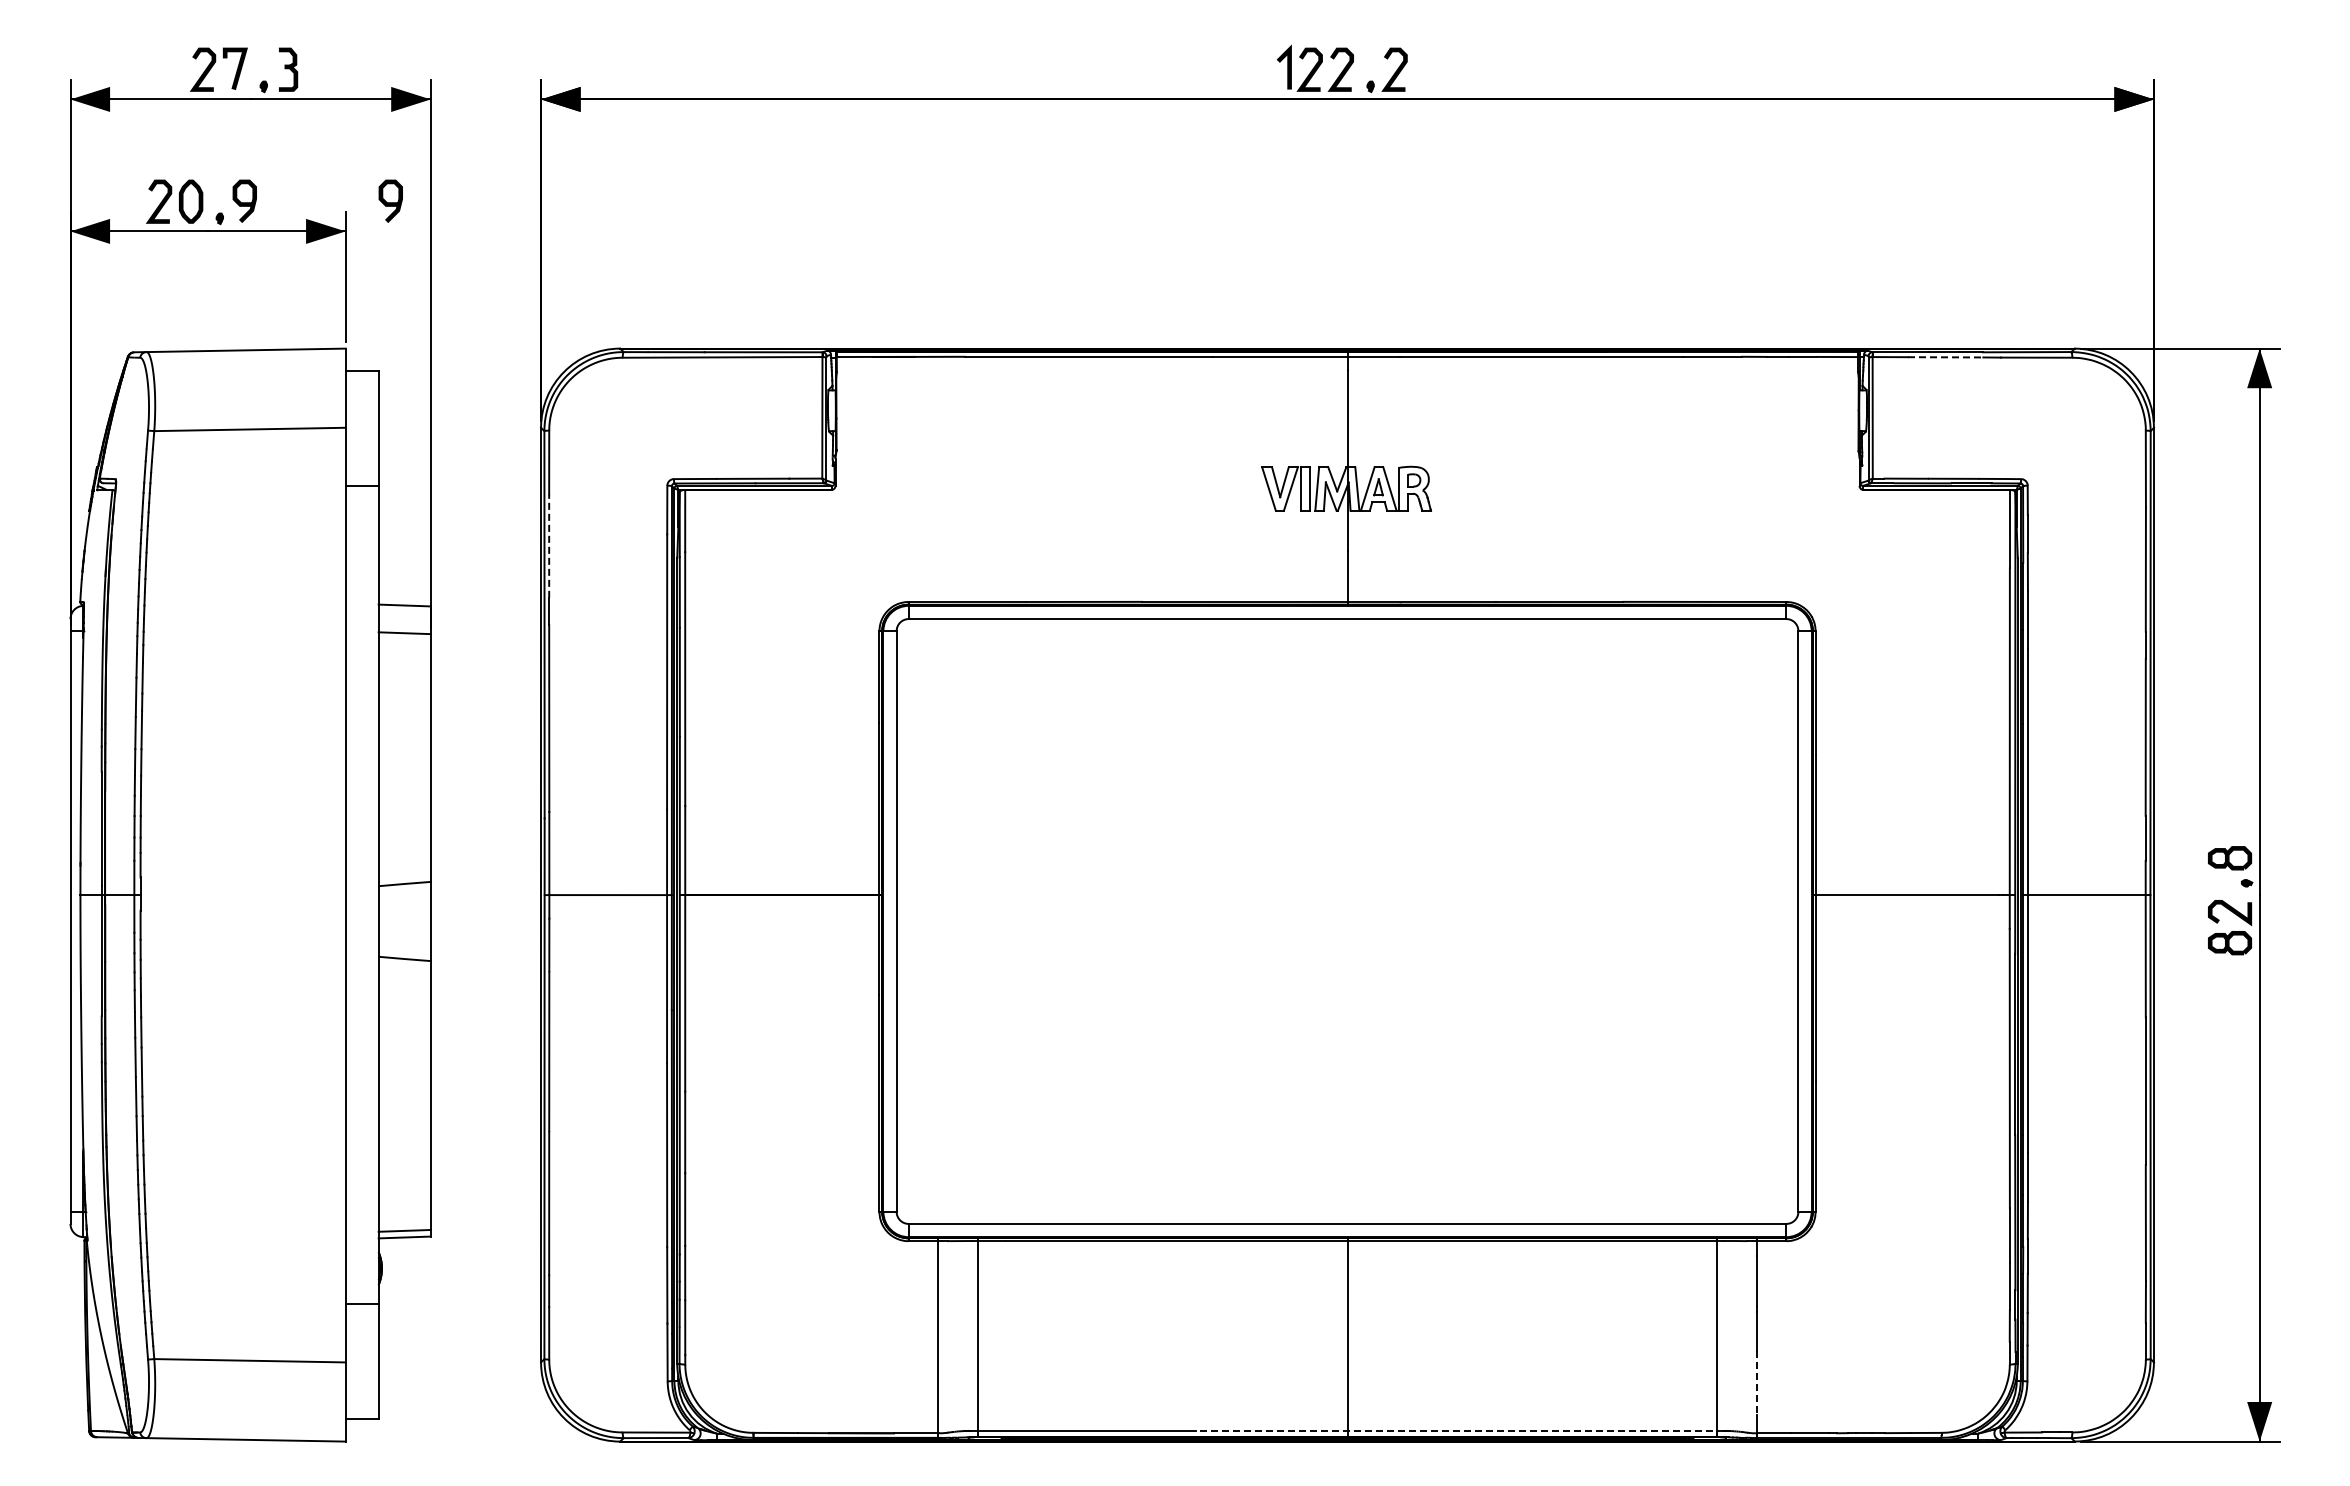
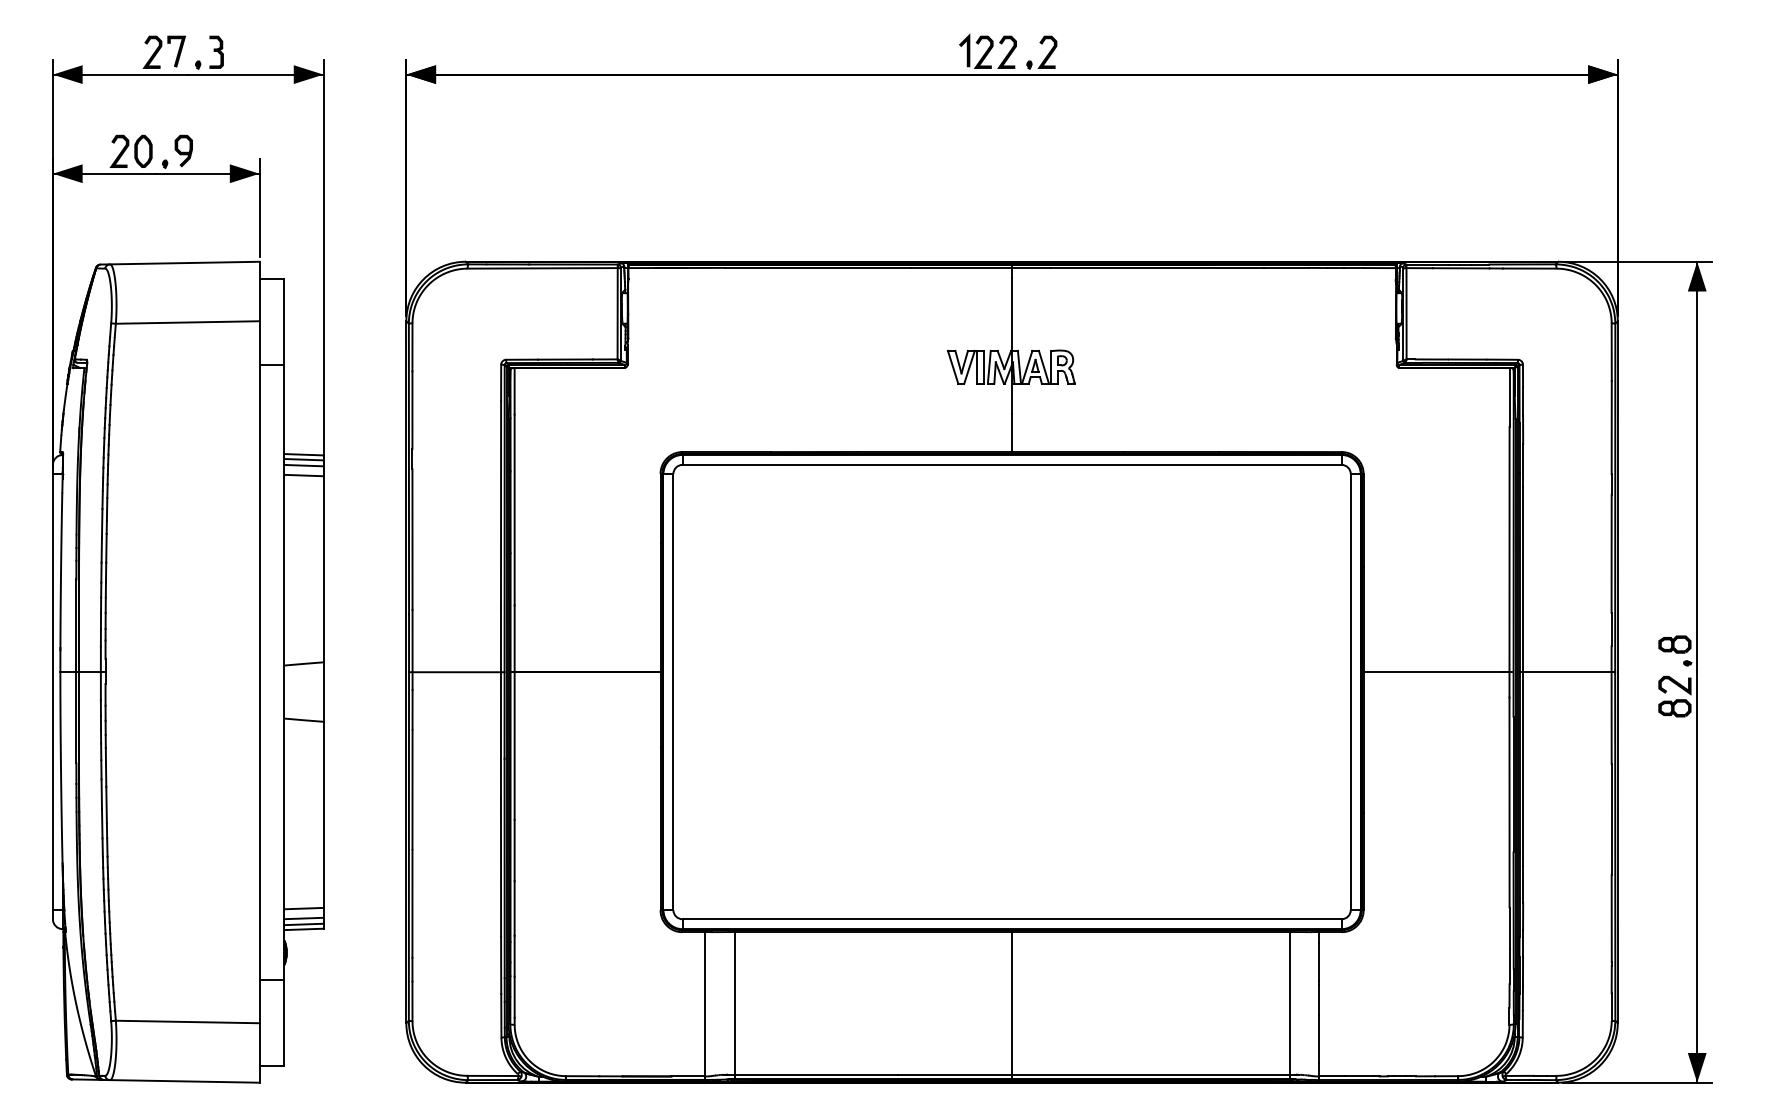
curve: (390, 202) -> (293, 152), removed
line: (1945, 357) -> (1461, 268), dashed -> solid
line: (549, 546) -> (412, 410), dashed -> solid
line: (404, 612) -> (303, 459), added
line: (404, 619) -> (303, 465), added
line: (404, 1209) -> (303, 908), added
line: (404, 1222) -> (303, 918), added
line: (1756, 1383) -> (1319, 1039), dashed -> solid
line: (1459, 1430) -> (1096, 1074), dashed -> solid

